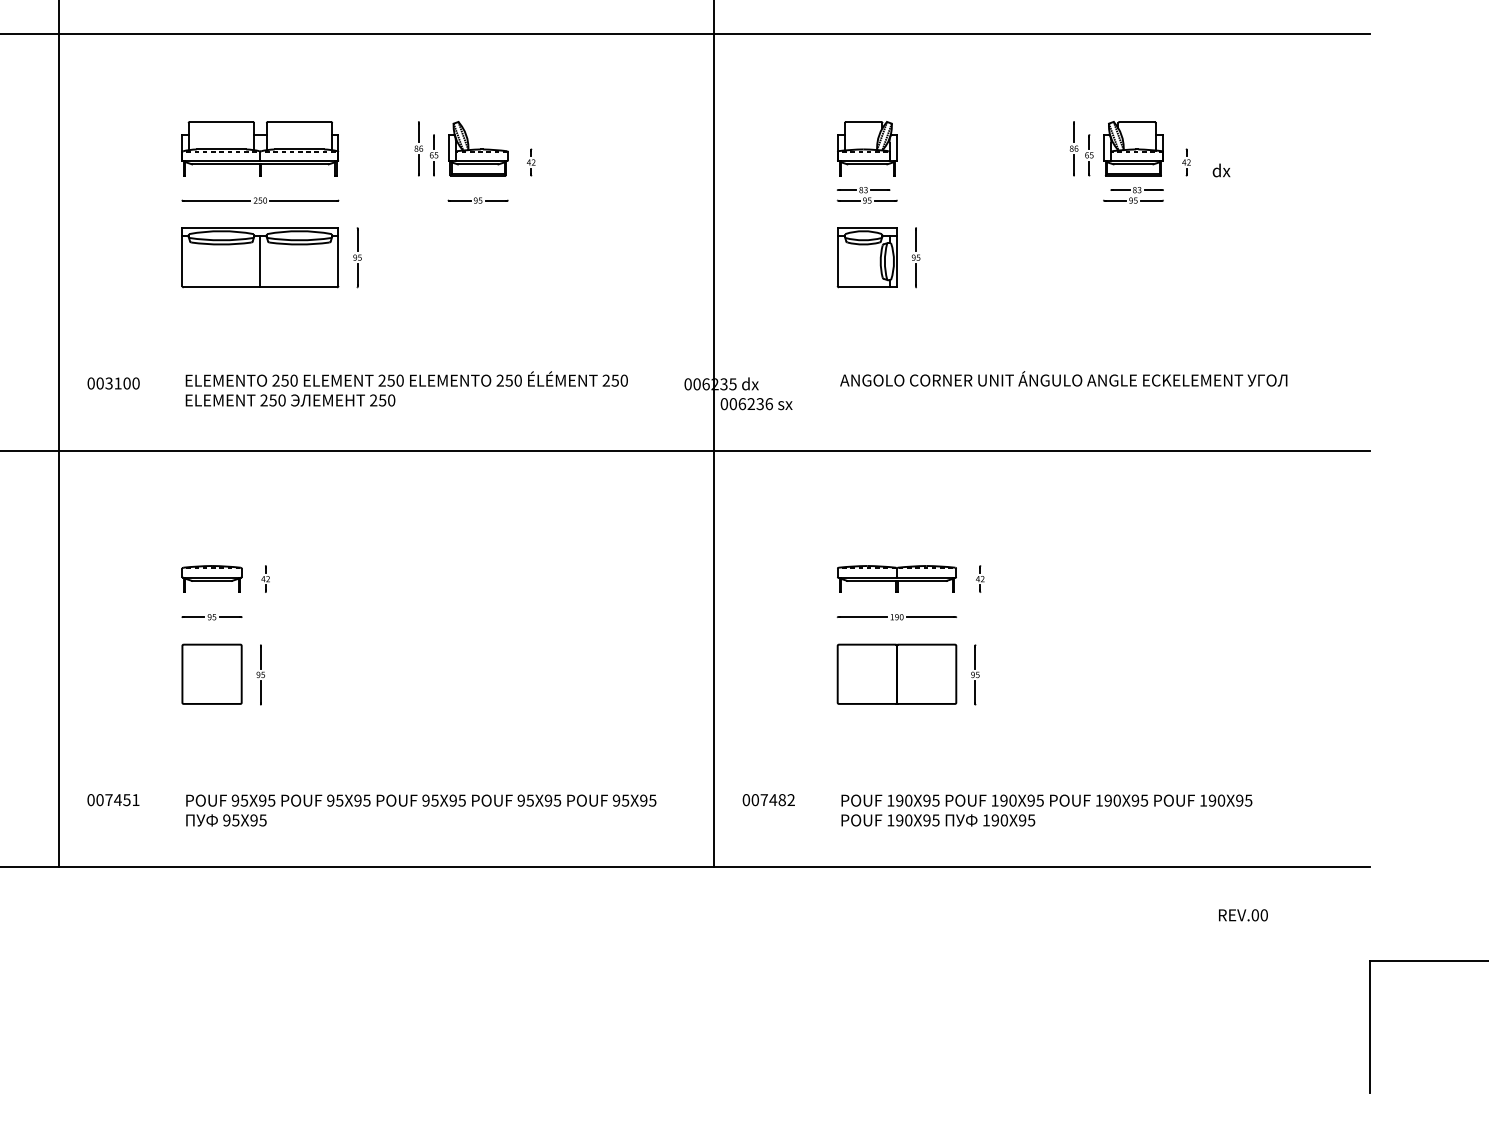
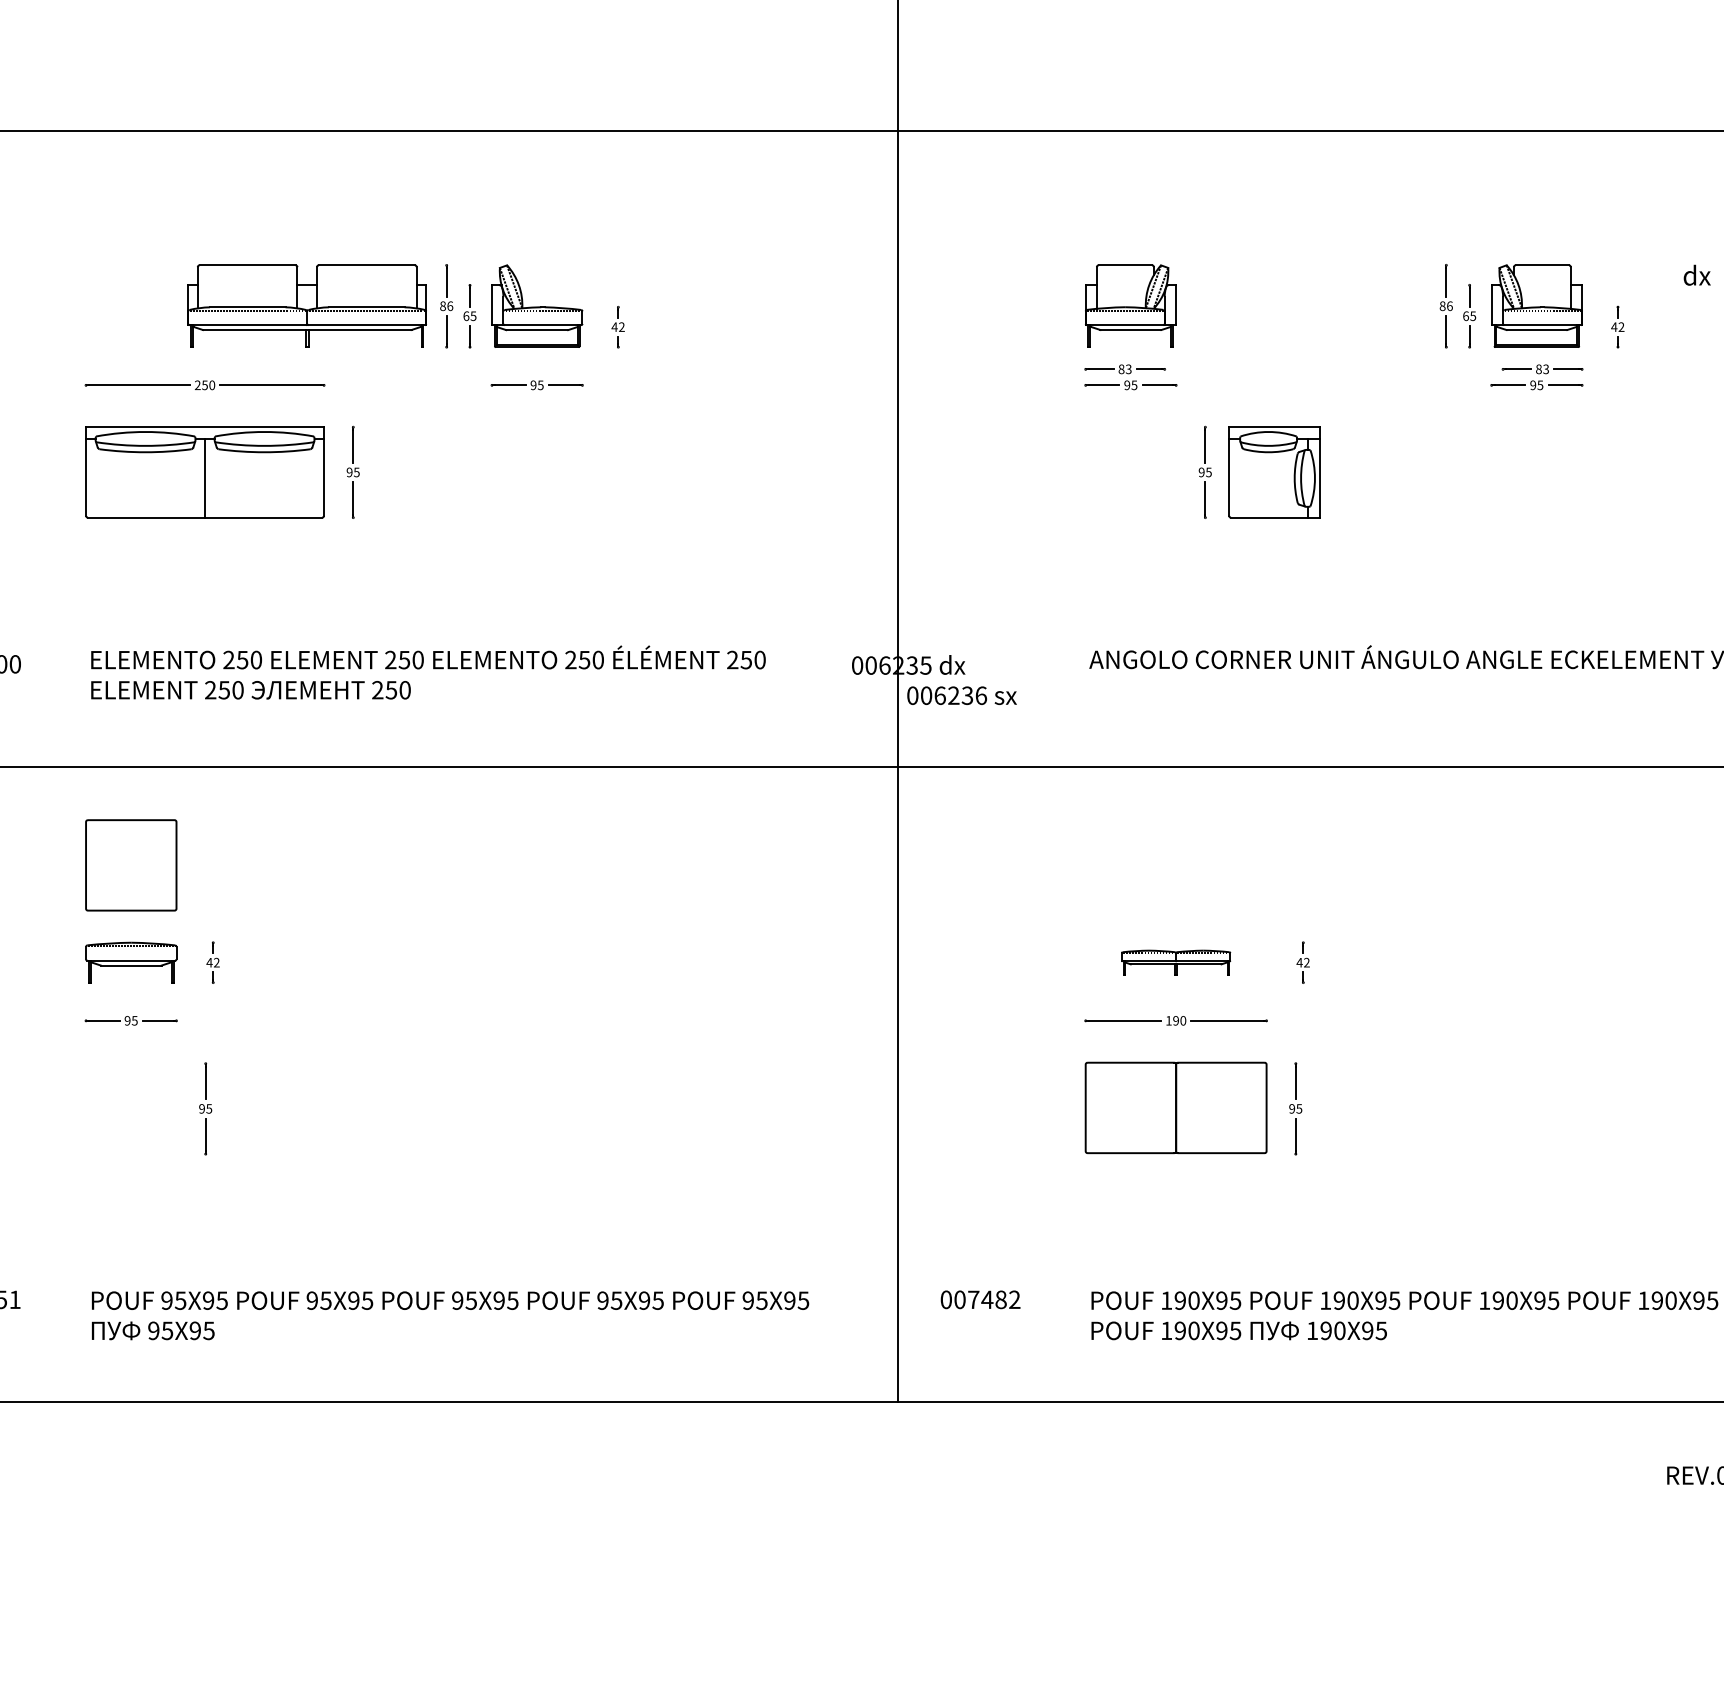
part: (260, 148) -> (307, 305), moved
text: (1221, 170) -> (1697, 275), moved
part: (866, 257) -> (1273, 472), moved
part: (896, 578) -> (1175, 961), size x0.6
part: (211, 673) -> (130, 864), moved

